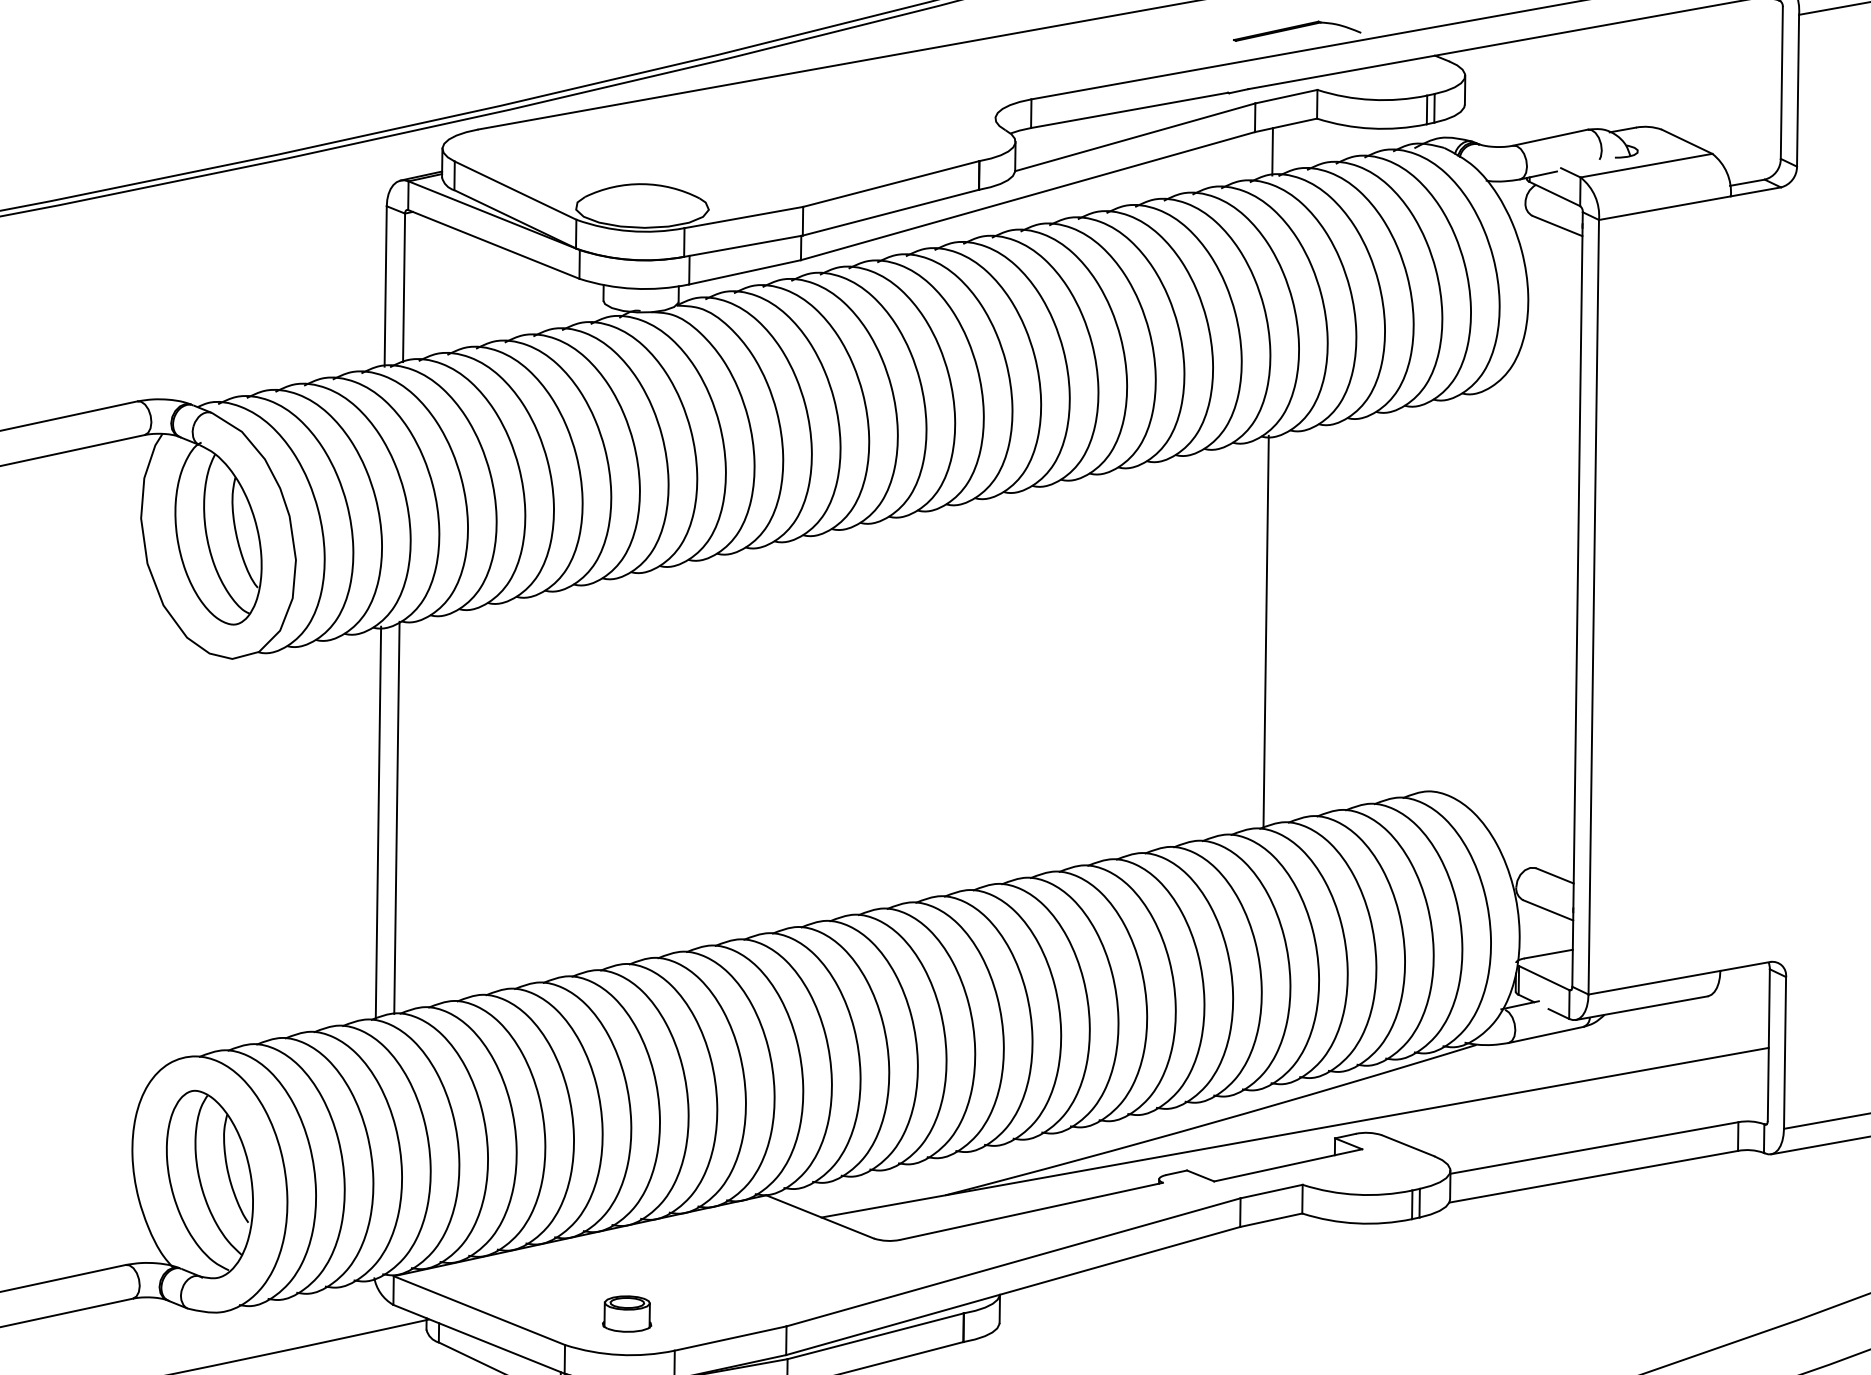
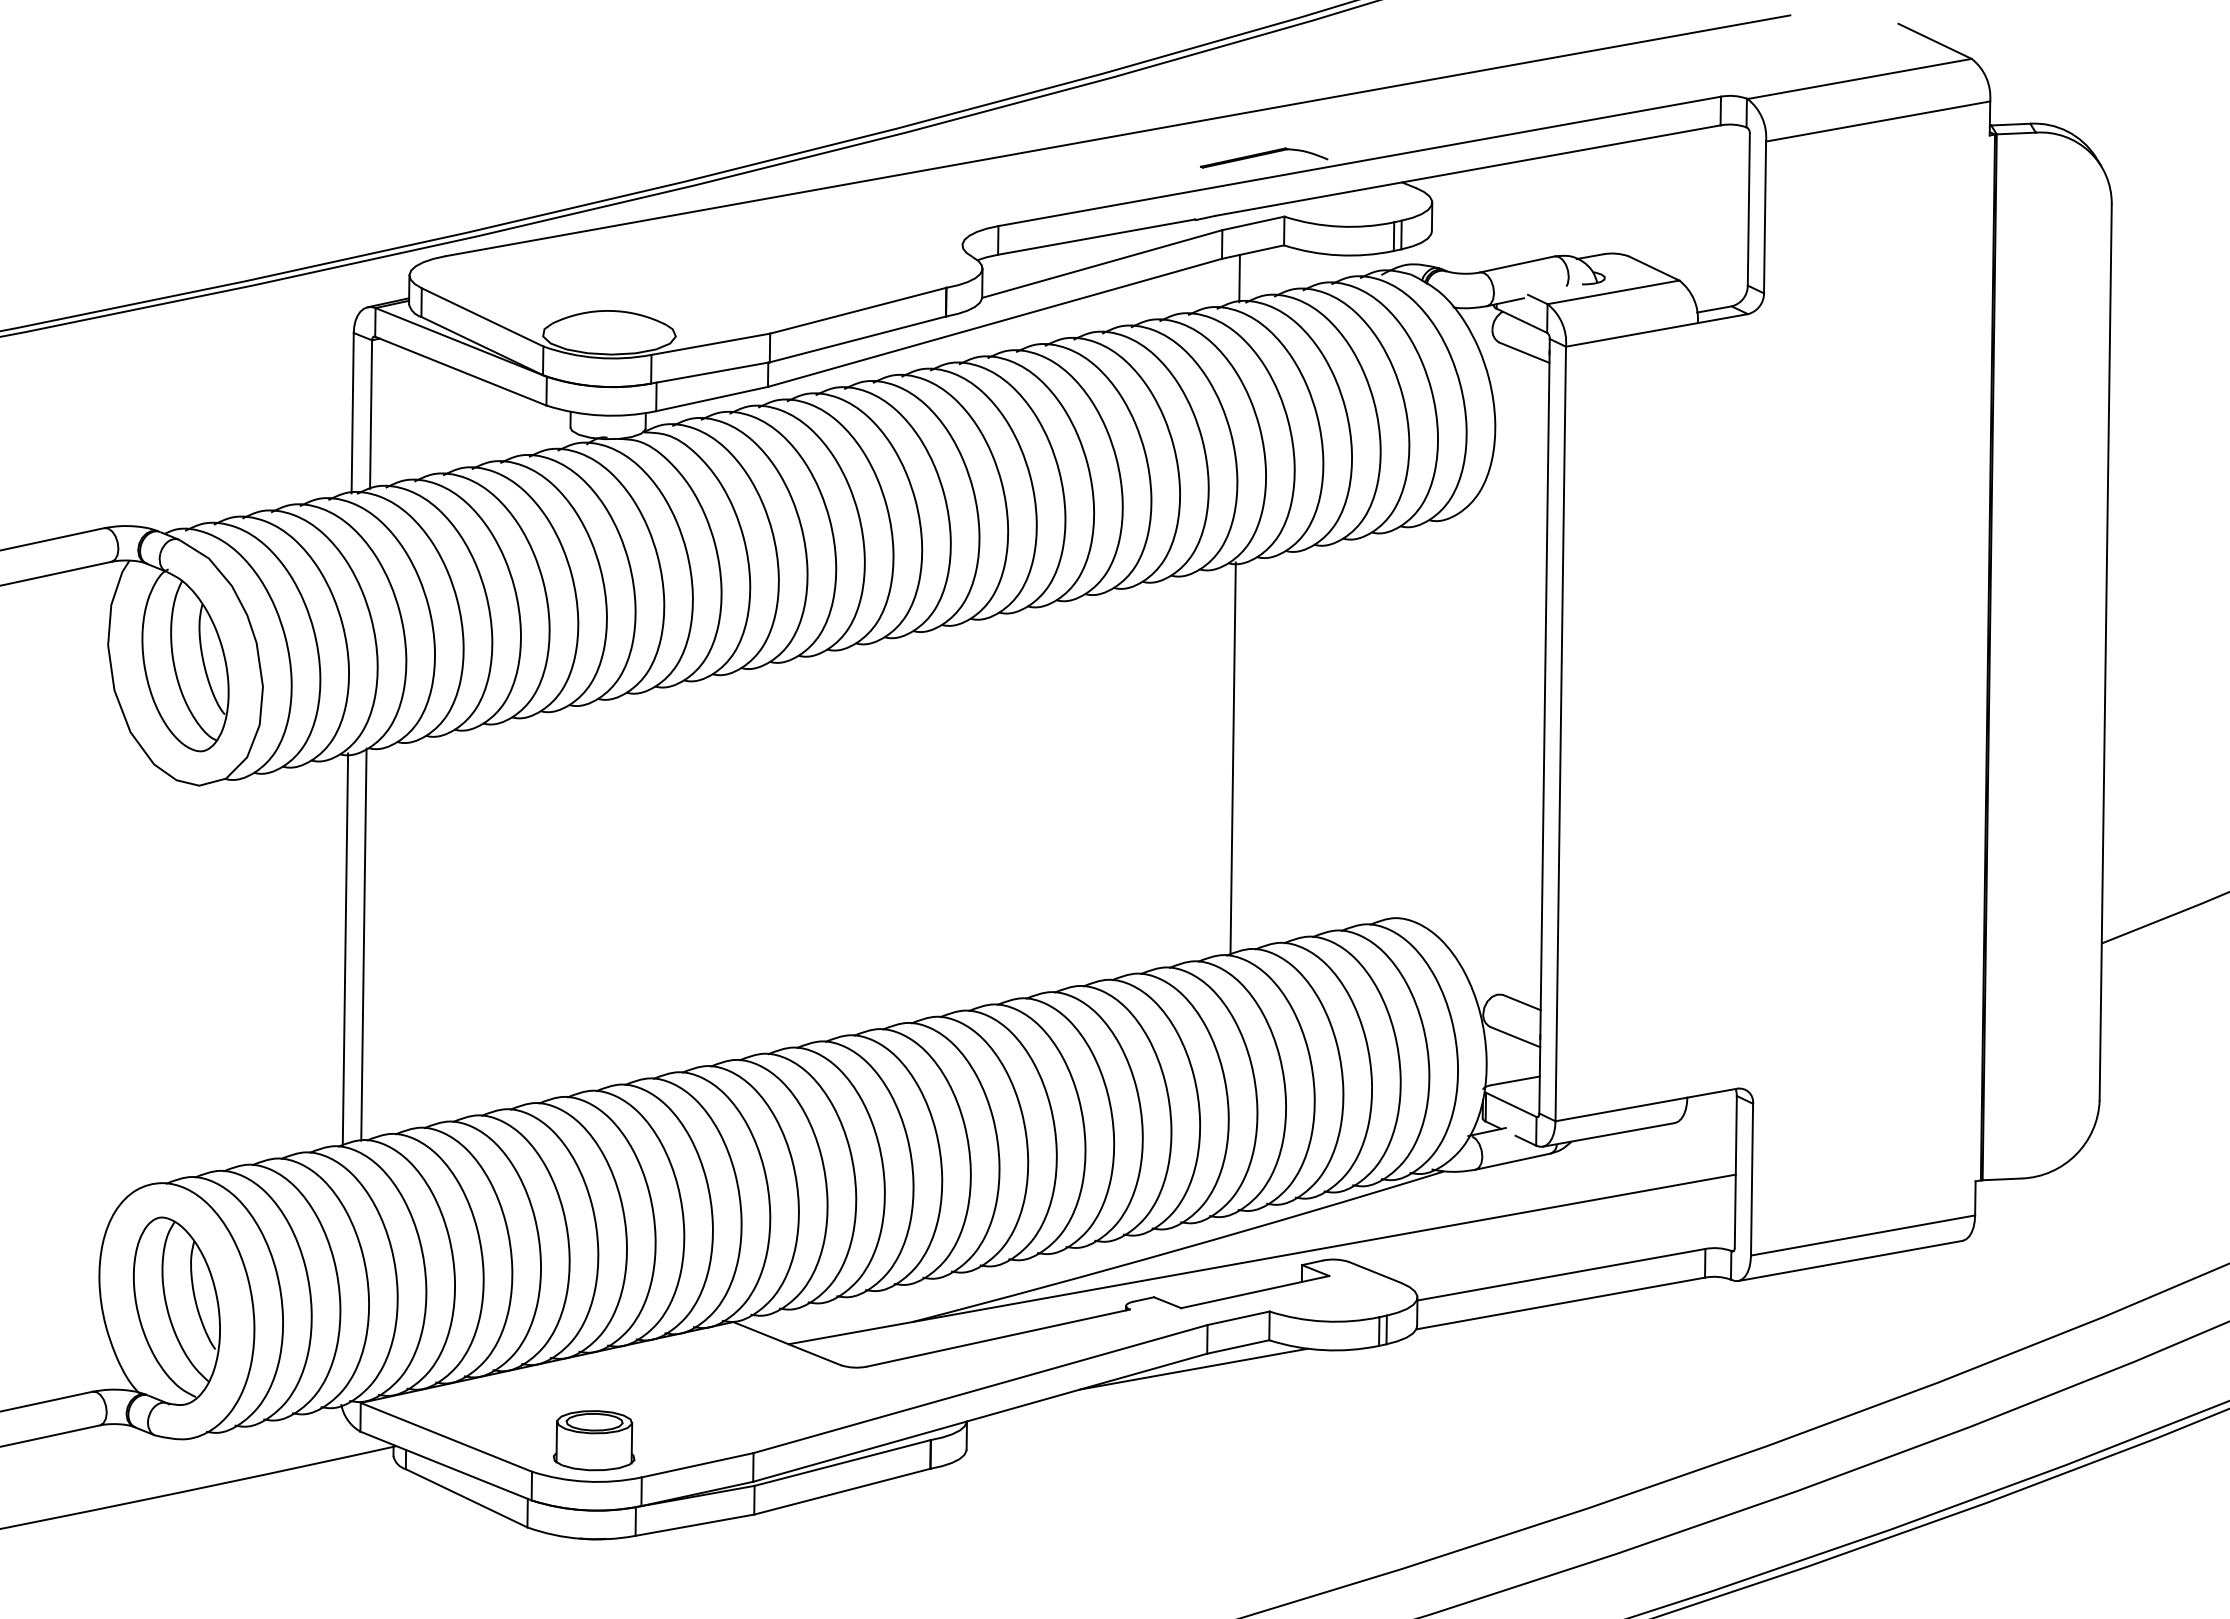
line: (1226, 1241) -> (1193, 1368), added
part: (626, 1313) -> (593, 1440), size x1.67

